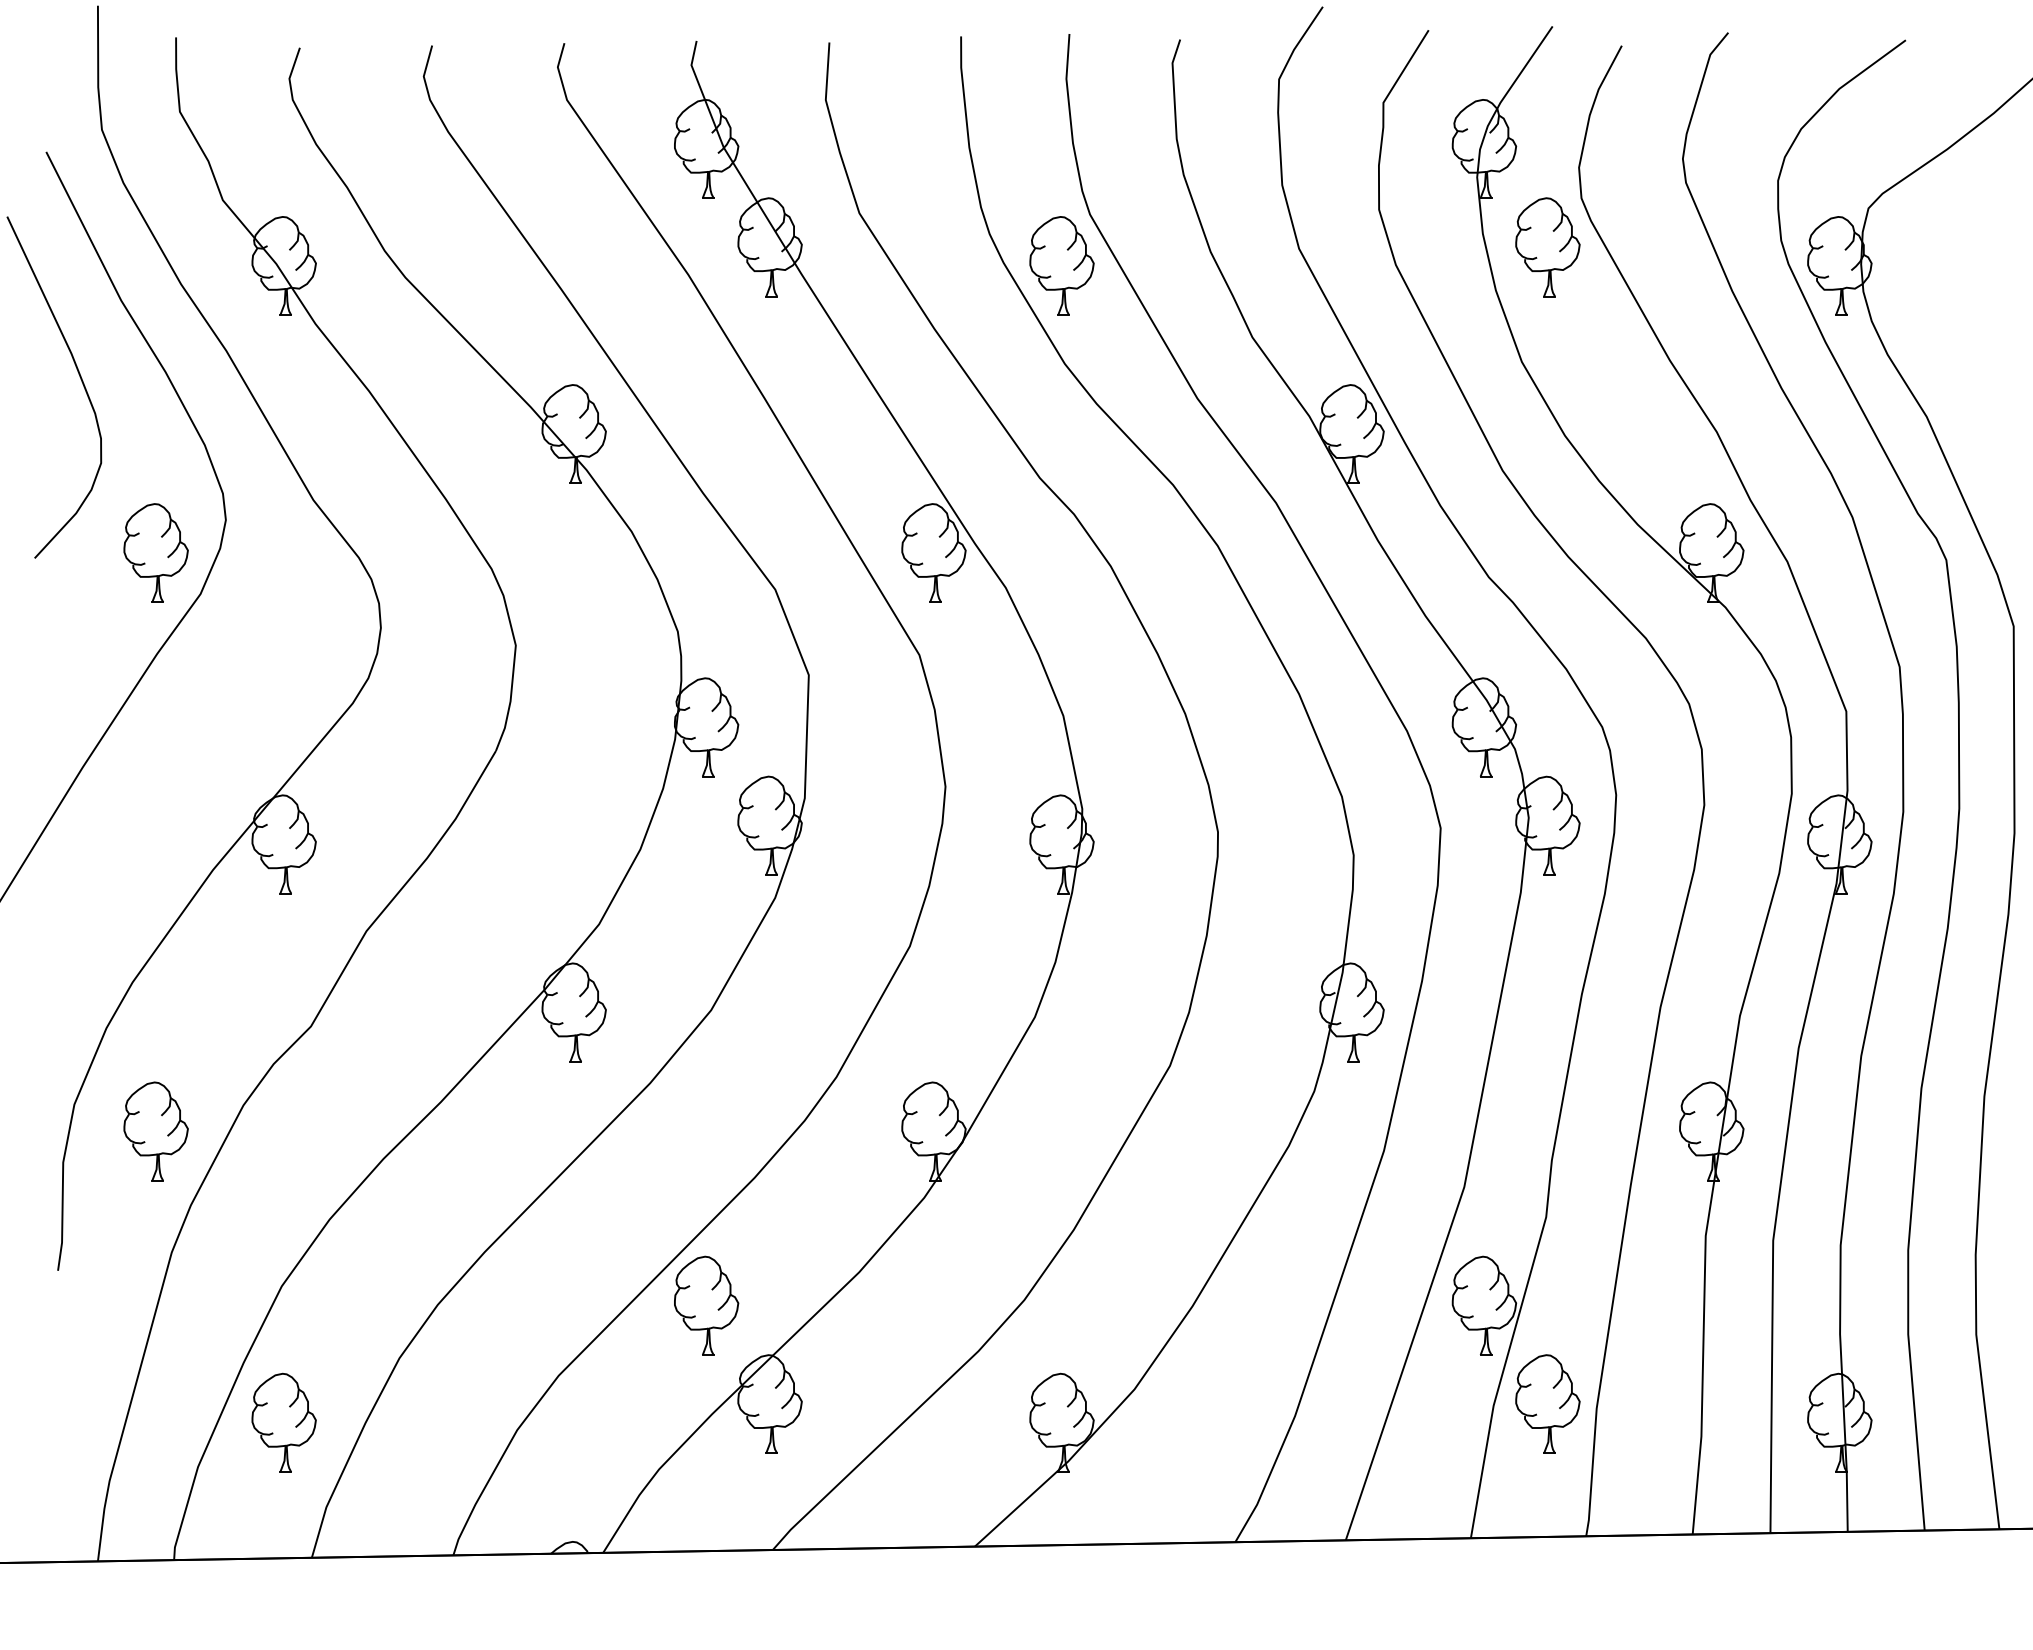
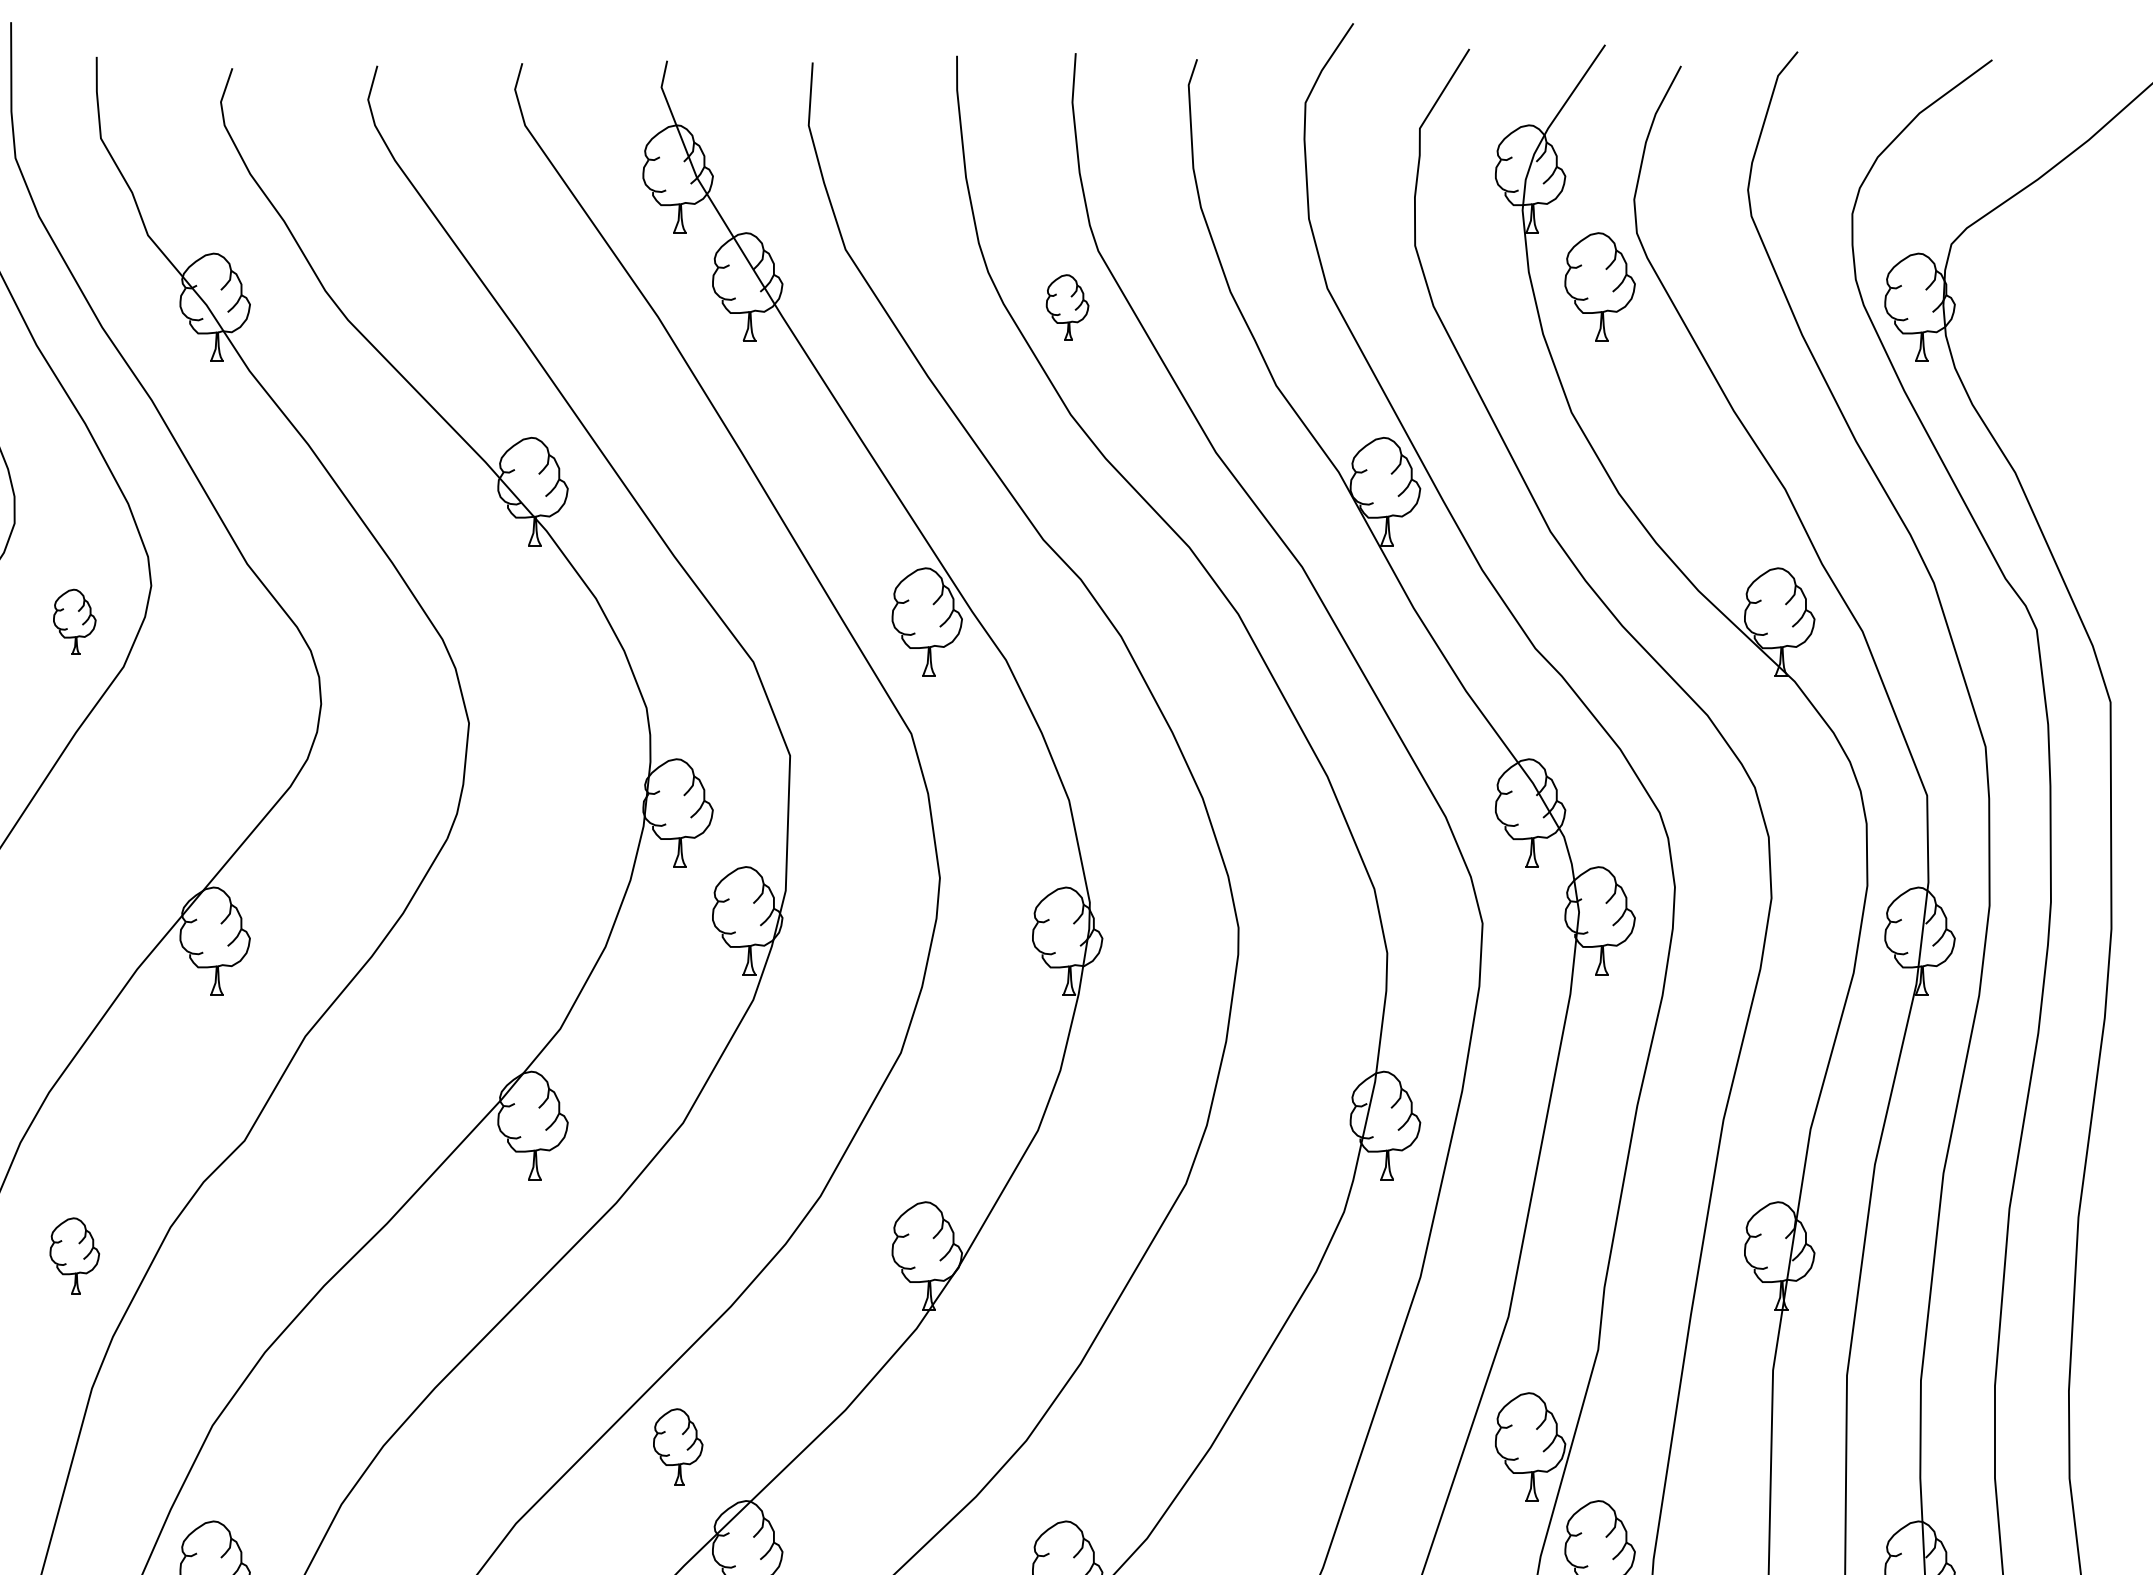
part: (1061, 265) -> (1067, 306), size x0.6
part: (155, 552) -> (74, 621), size x0.6
part: (155, 1131) -> (74, 1255), size x0.7
part: (706, 1305) -> (678, 1446), size x0.7

